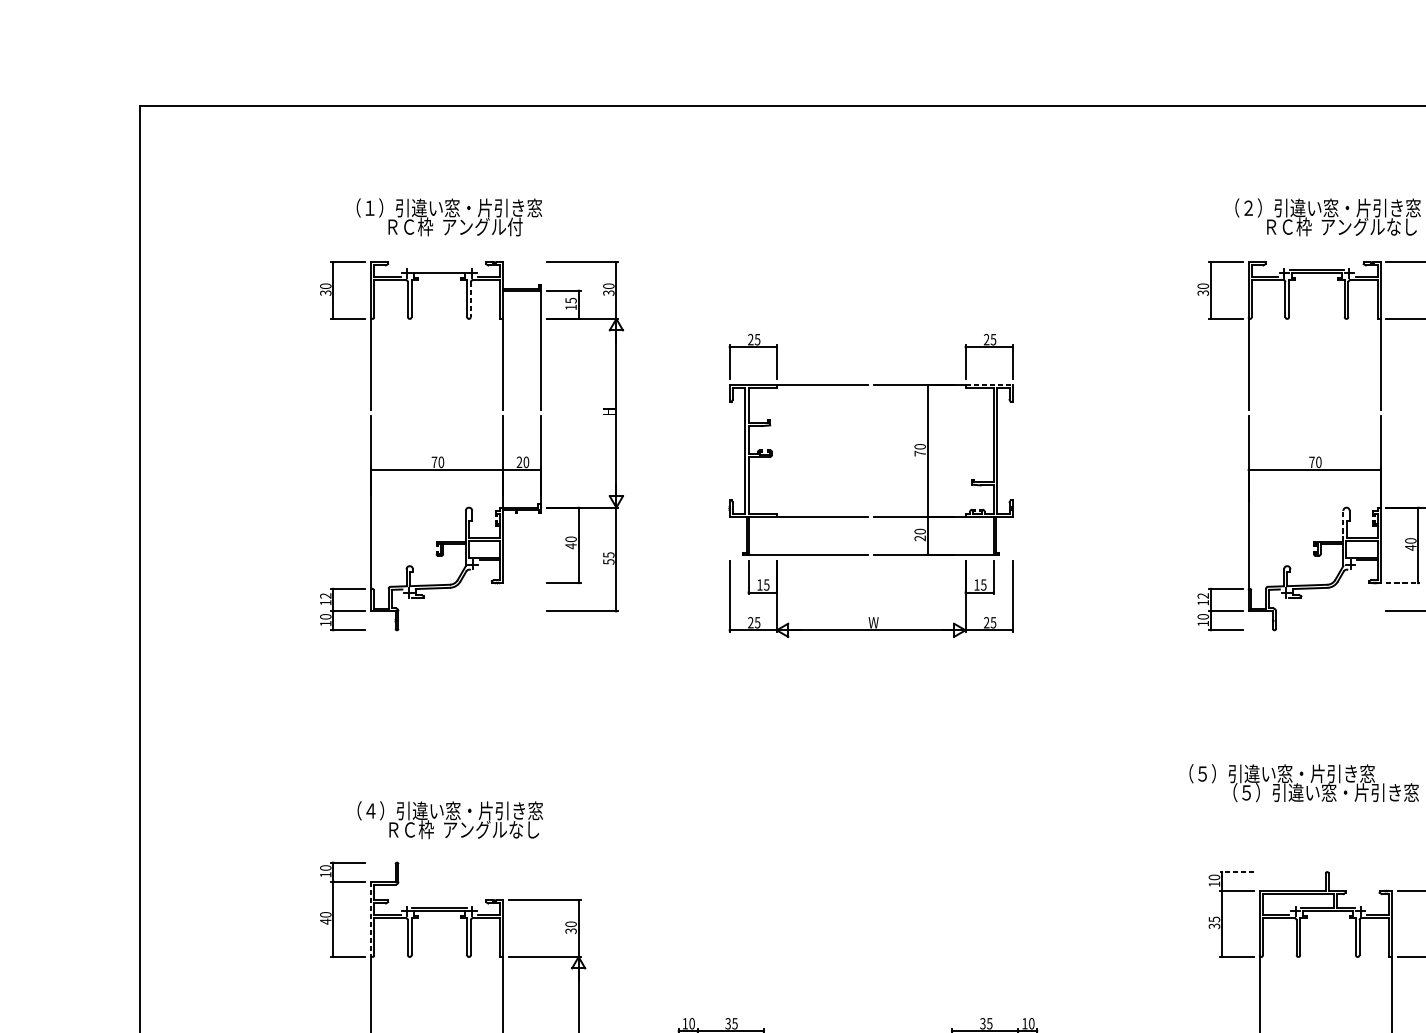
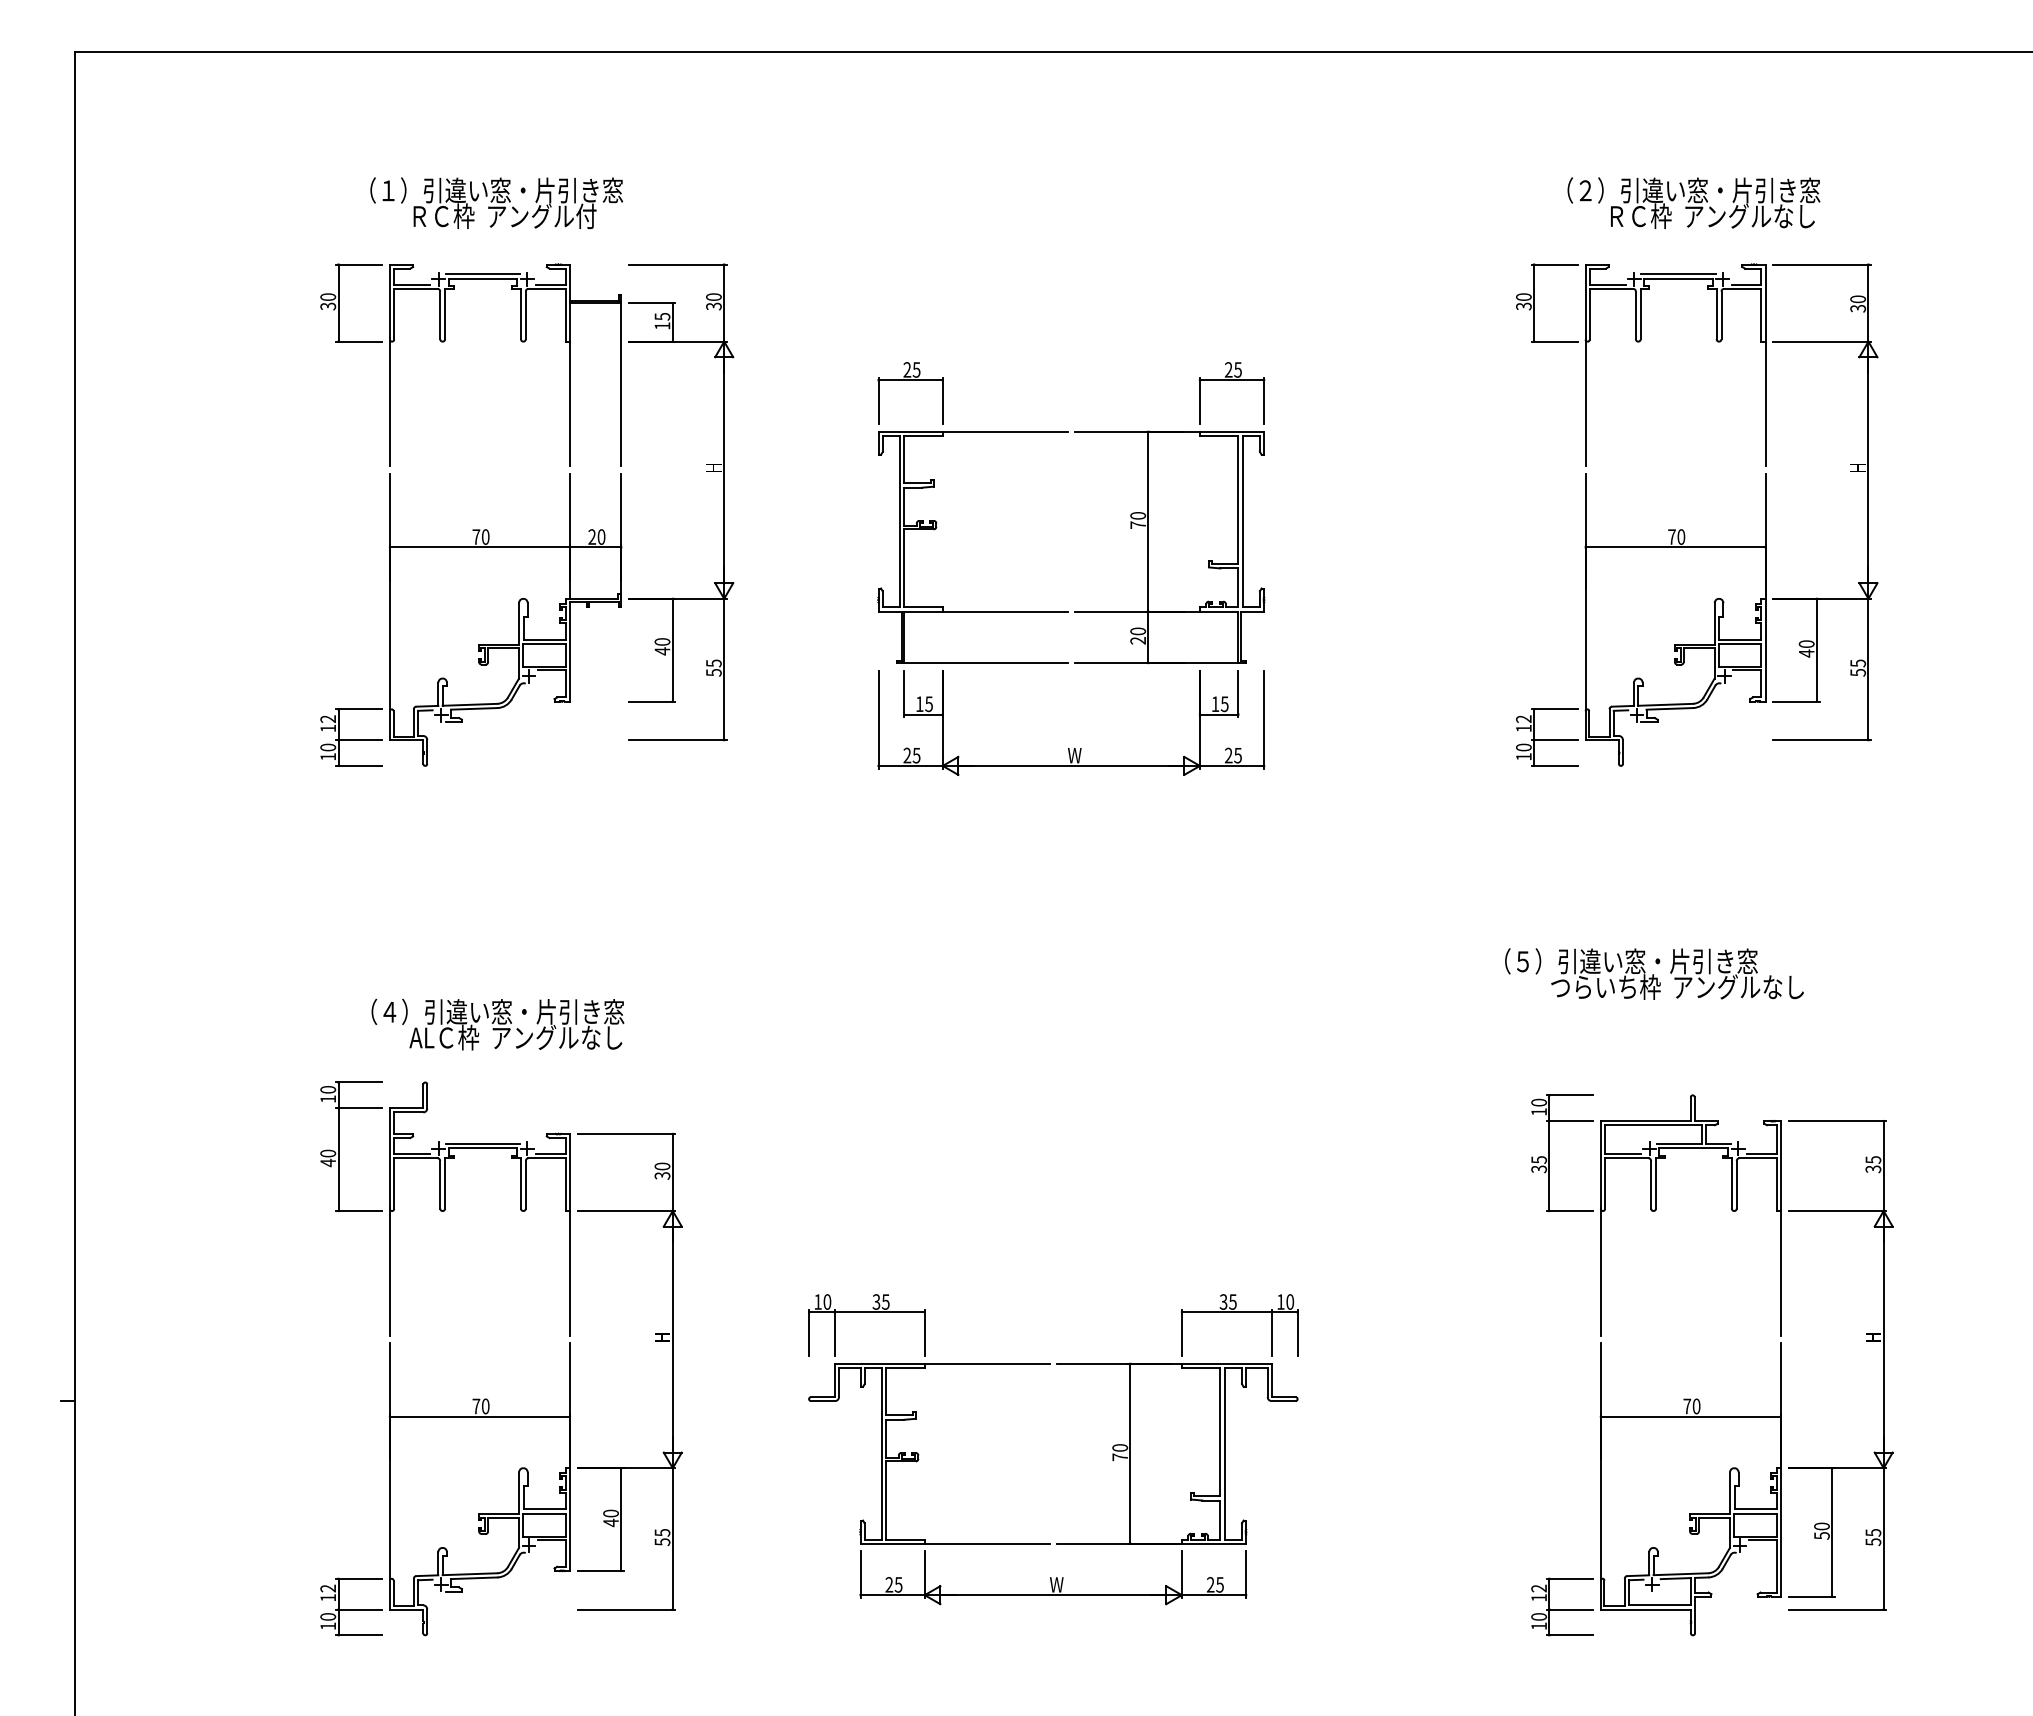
line: (439, 269) -> (482, 274), added
line: (470, 299) -> (525, 315), dashed -> solid
line: (989, 384) -> (1232, 431), dashed -> solid
line: (1343, 526) -> (1714, 624), dashed -> solid
line: (1403, 583) -> (1796, 701), dashed -> solid
text: (1321, 792) -> (1684, 987), （５）引違い窓・片引き窓 -> つらいち枠  アングルなし
text: (463, 829) -> (515, 1037), ＲＣ枠  アングルなし -> ALＣ枠  アングルなし
line: (1236, 872) -> (1569, 1095), dashed -> solid
line: (370, 919) -> (389, 1159), dashed -> solid

